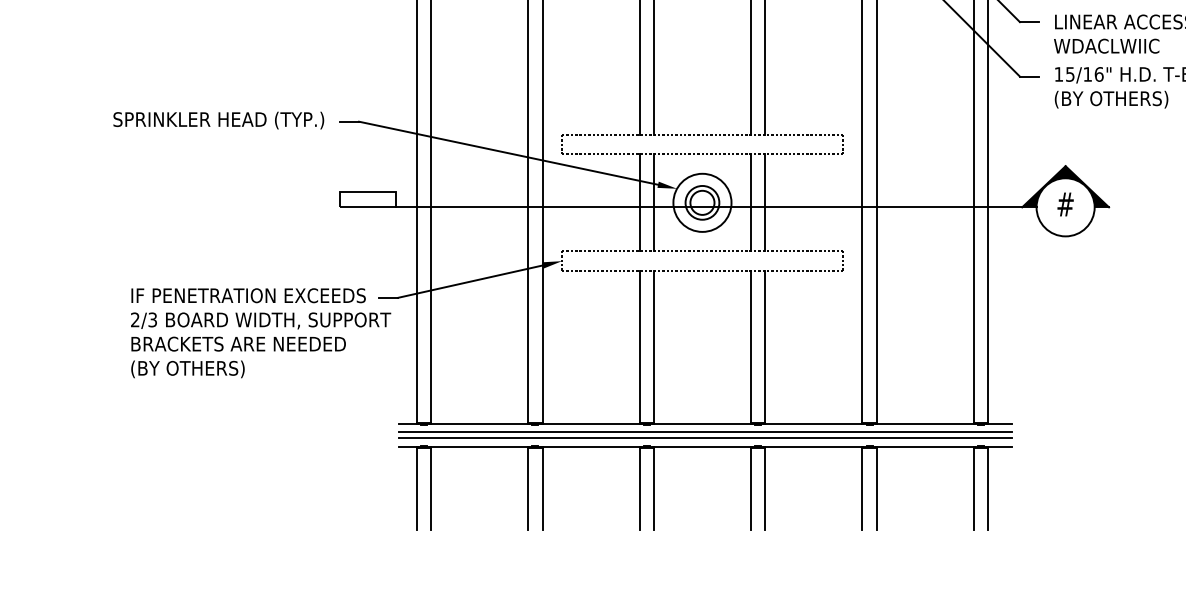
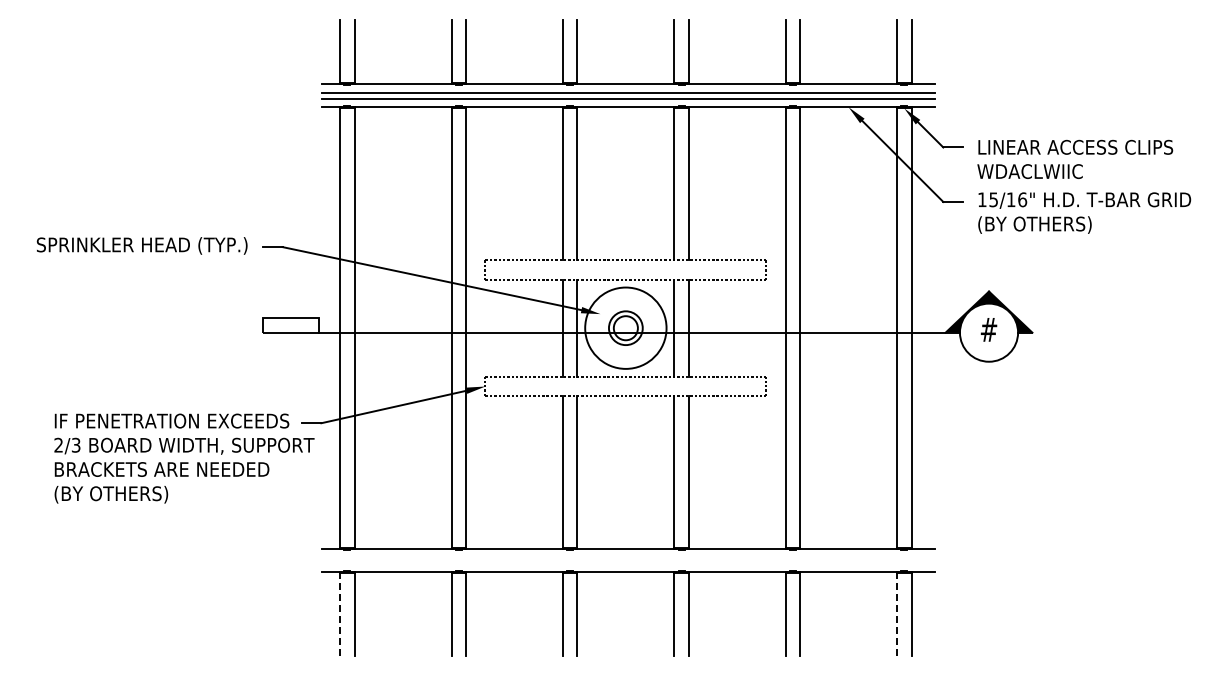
circle: (702, 203) -> (625, 328), size x1.4
line: (705, 432) -> (628, 557), removed
line: (705, 438) -> (628, 563), removed
line: (417, 488) -> (340, 613), solid -> dashed
line: (974, 488) -> (897, 613), solid -> dashed

